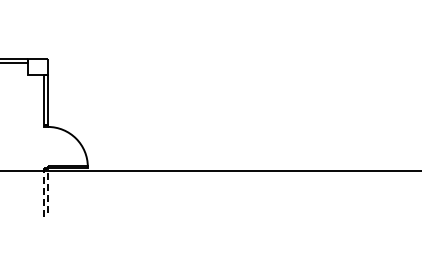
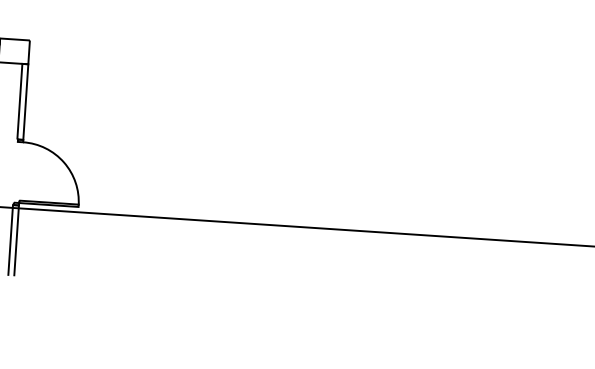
line: (45, 169) -> (15, 205), dashed -> solid

